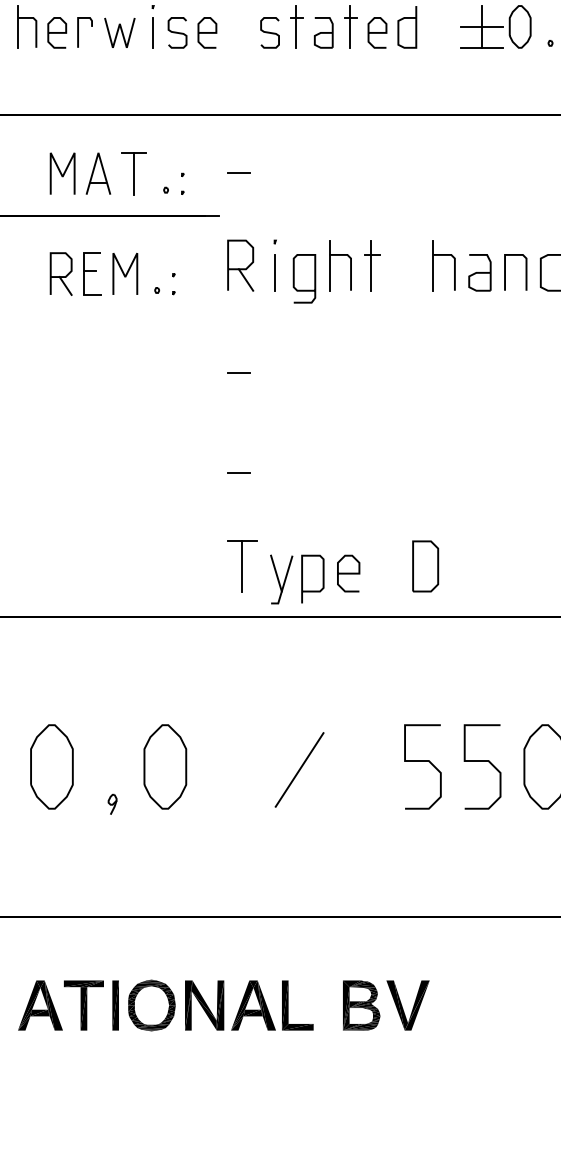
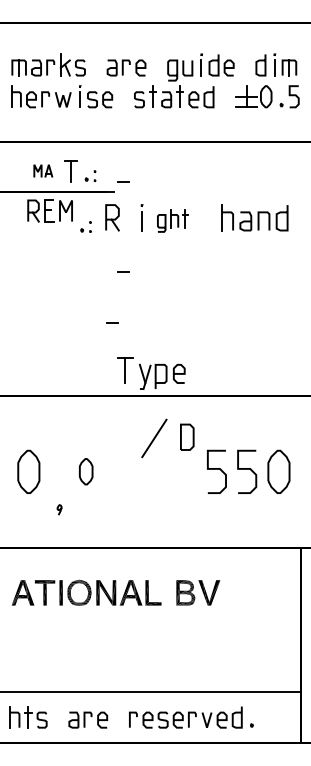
part: (80, 172) -> (43, 170), size x0.6
line: (238, 172) -> (123, 181), moved
part: (240, 265) -> (112, 217), moved
part: (335, 270) -> (172, 220), size x0.7
part: (92, 272) -> (49, 210), moved
line: (238, 472) -> (112, 322), moved
part: (426, 564) -> (187, 436), moved
part: (163, 766) -> (85, 471), size x0.6
line: (299, 770) -> (154, 438), moved
part: (112, 803) -> (59, 509), moved

